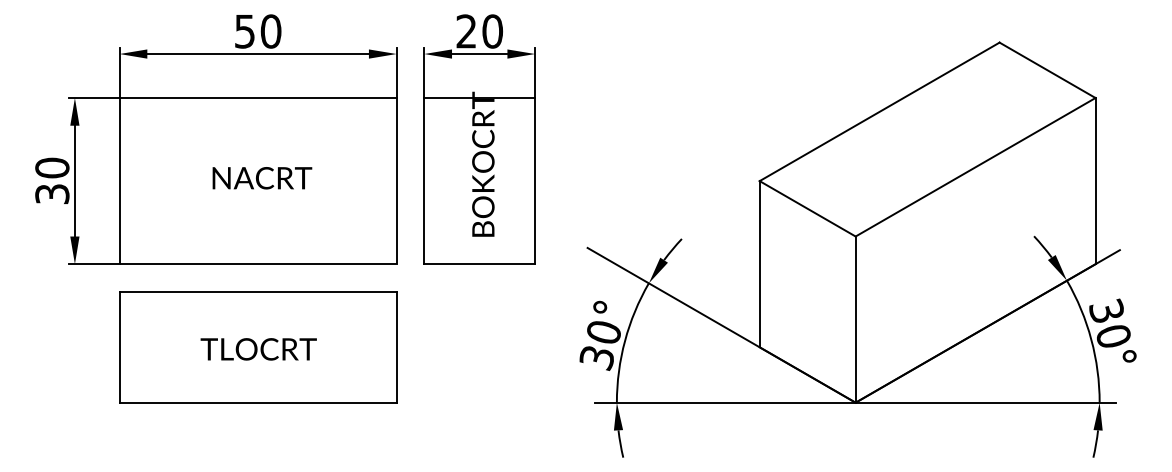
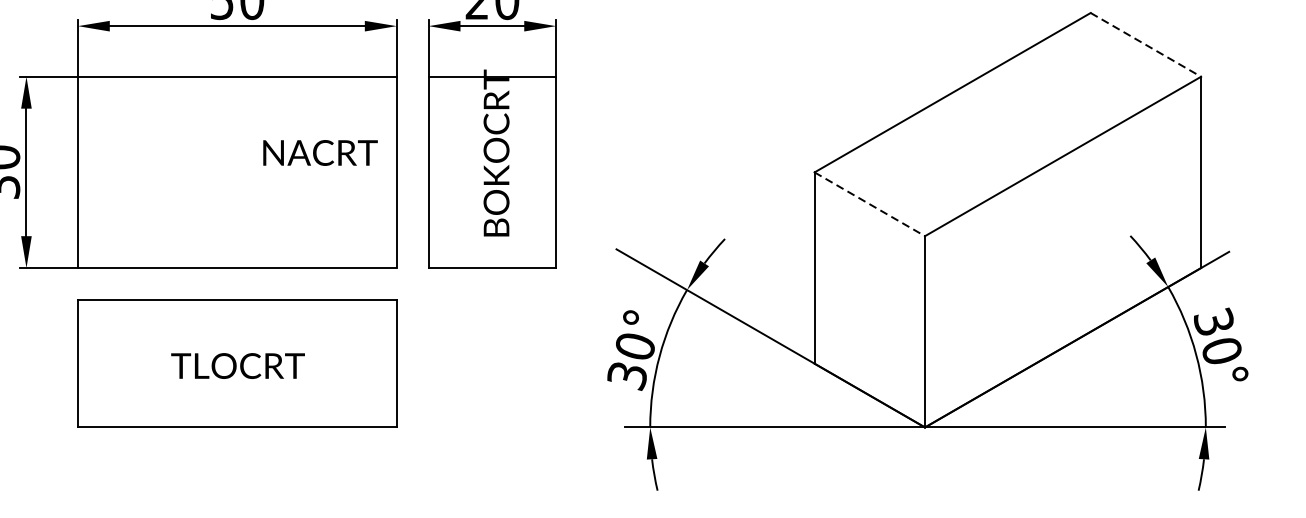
line: (1048, 70) -> (1146, 45), solid -> dashed
text: (262, 178) -> (320, 153), moved
line: (808, 209) -> (870, 205), solid -> dashed

